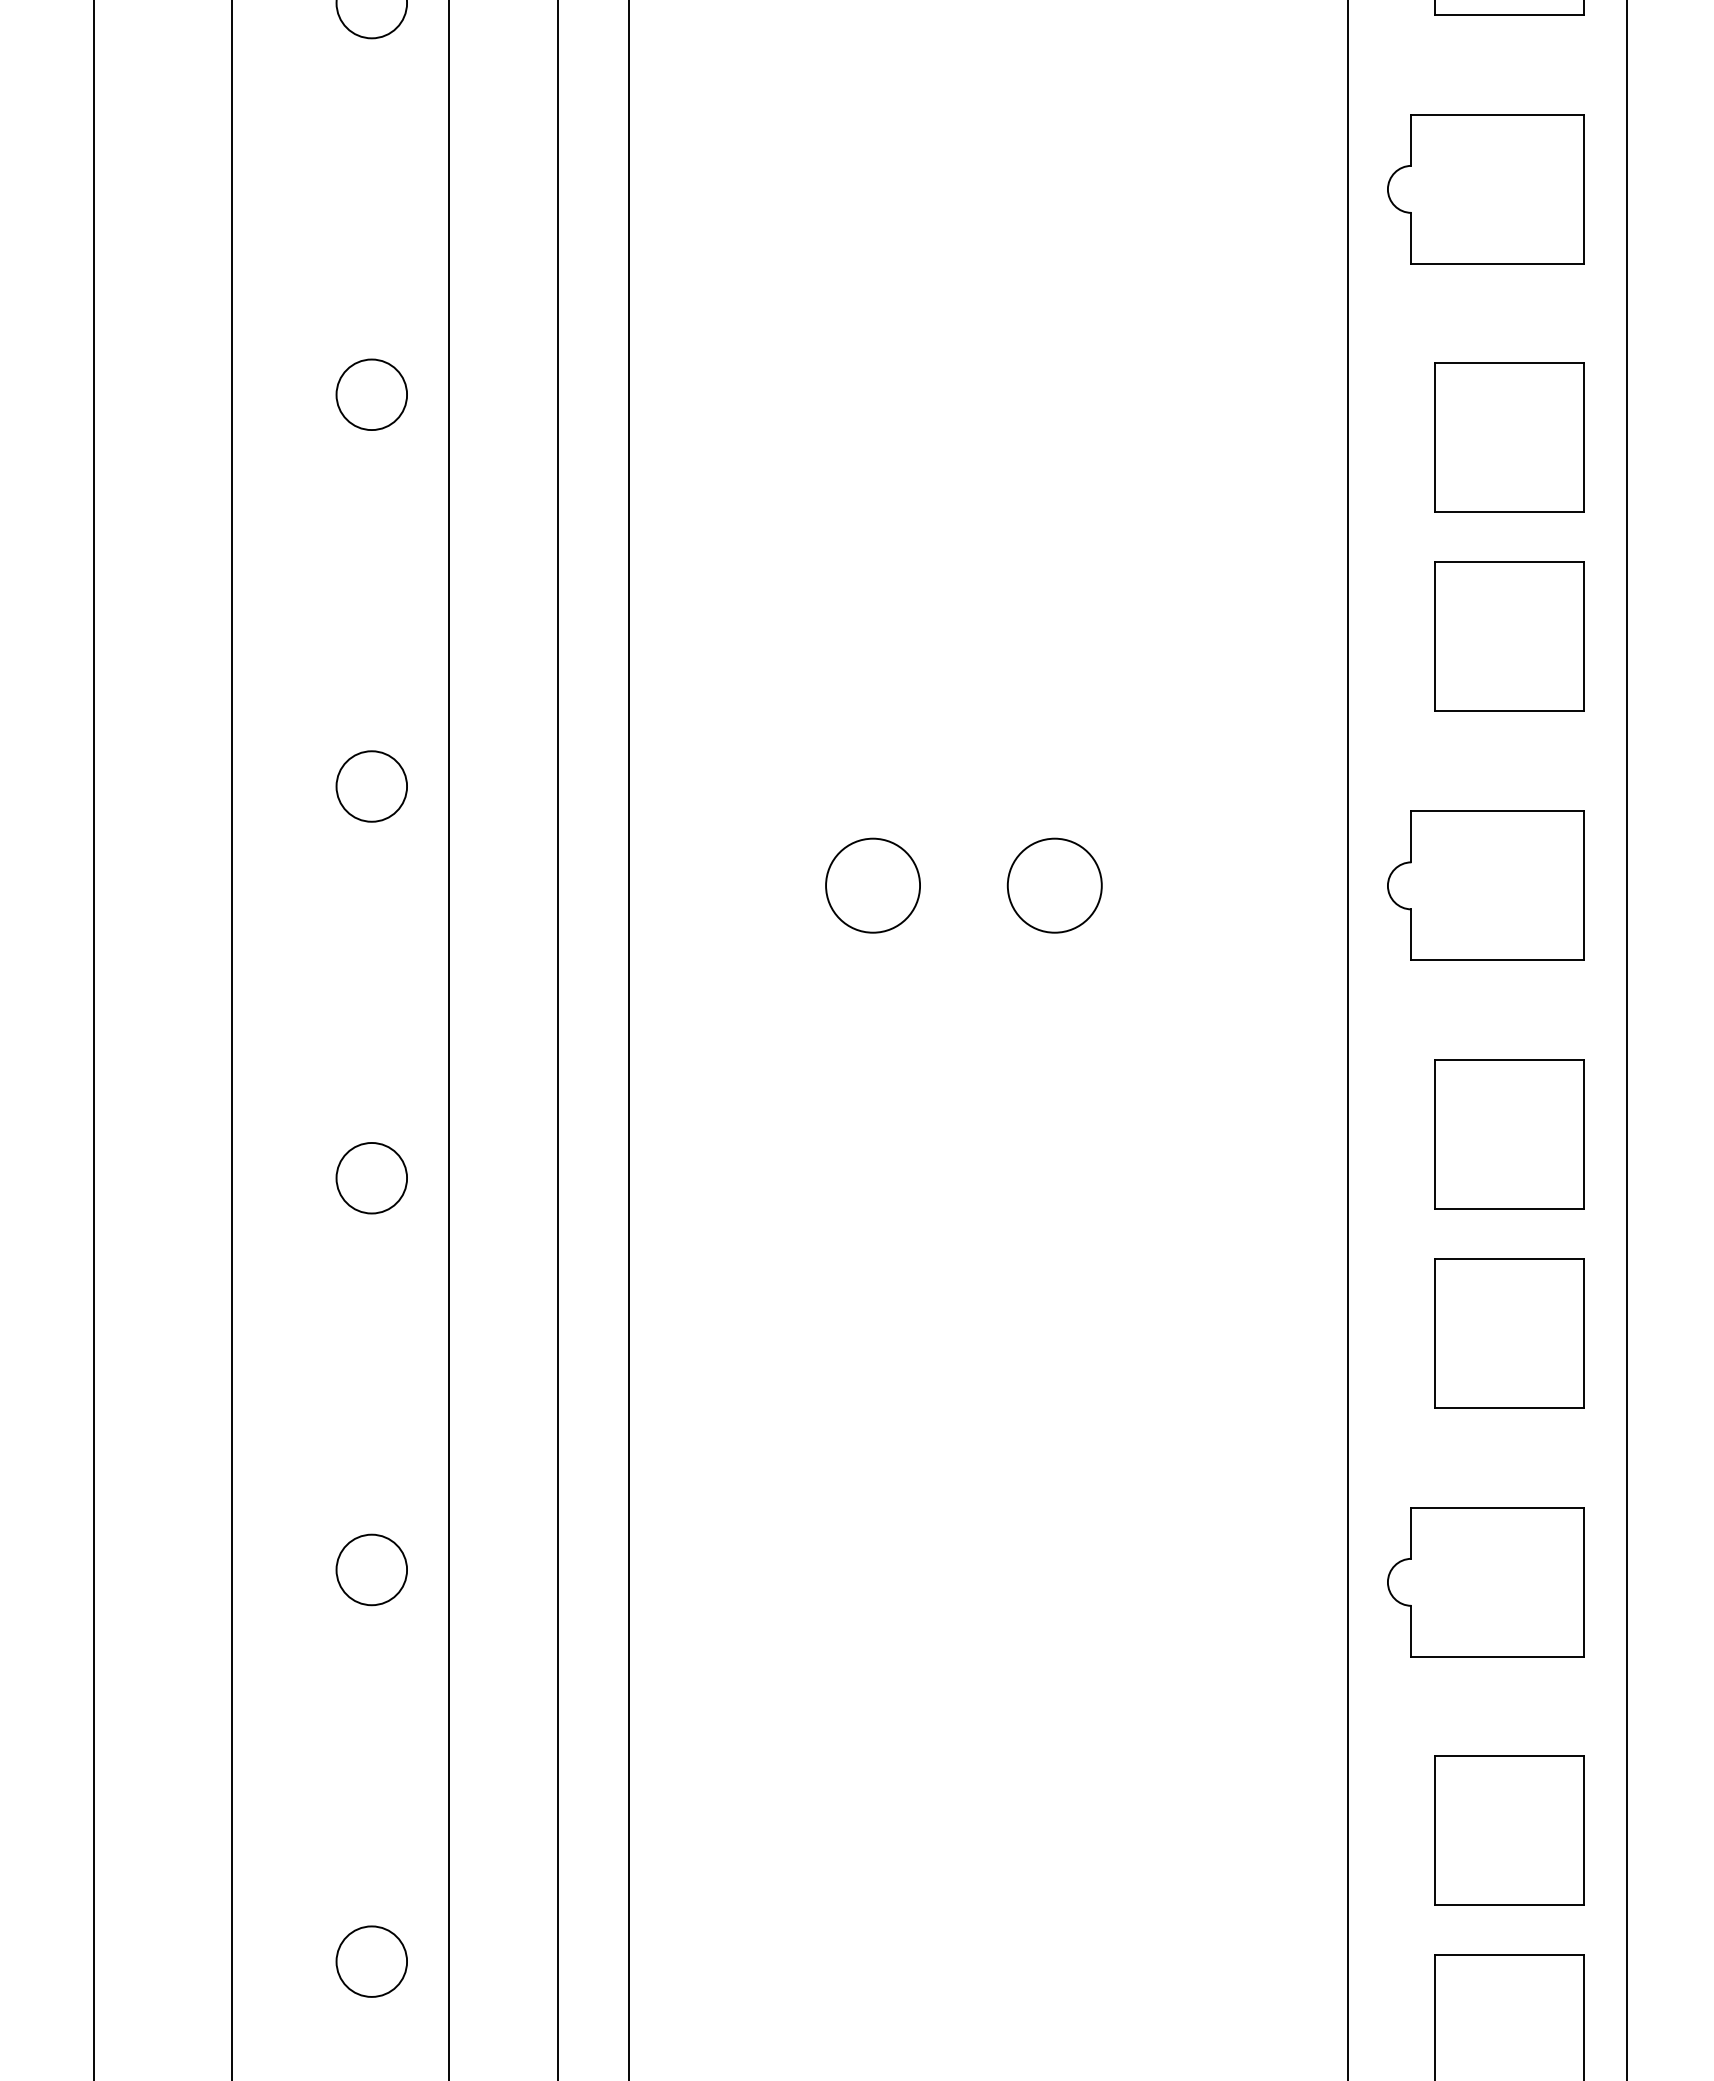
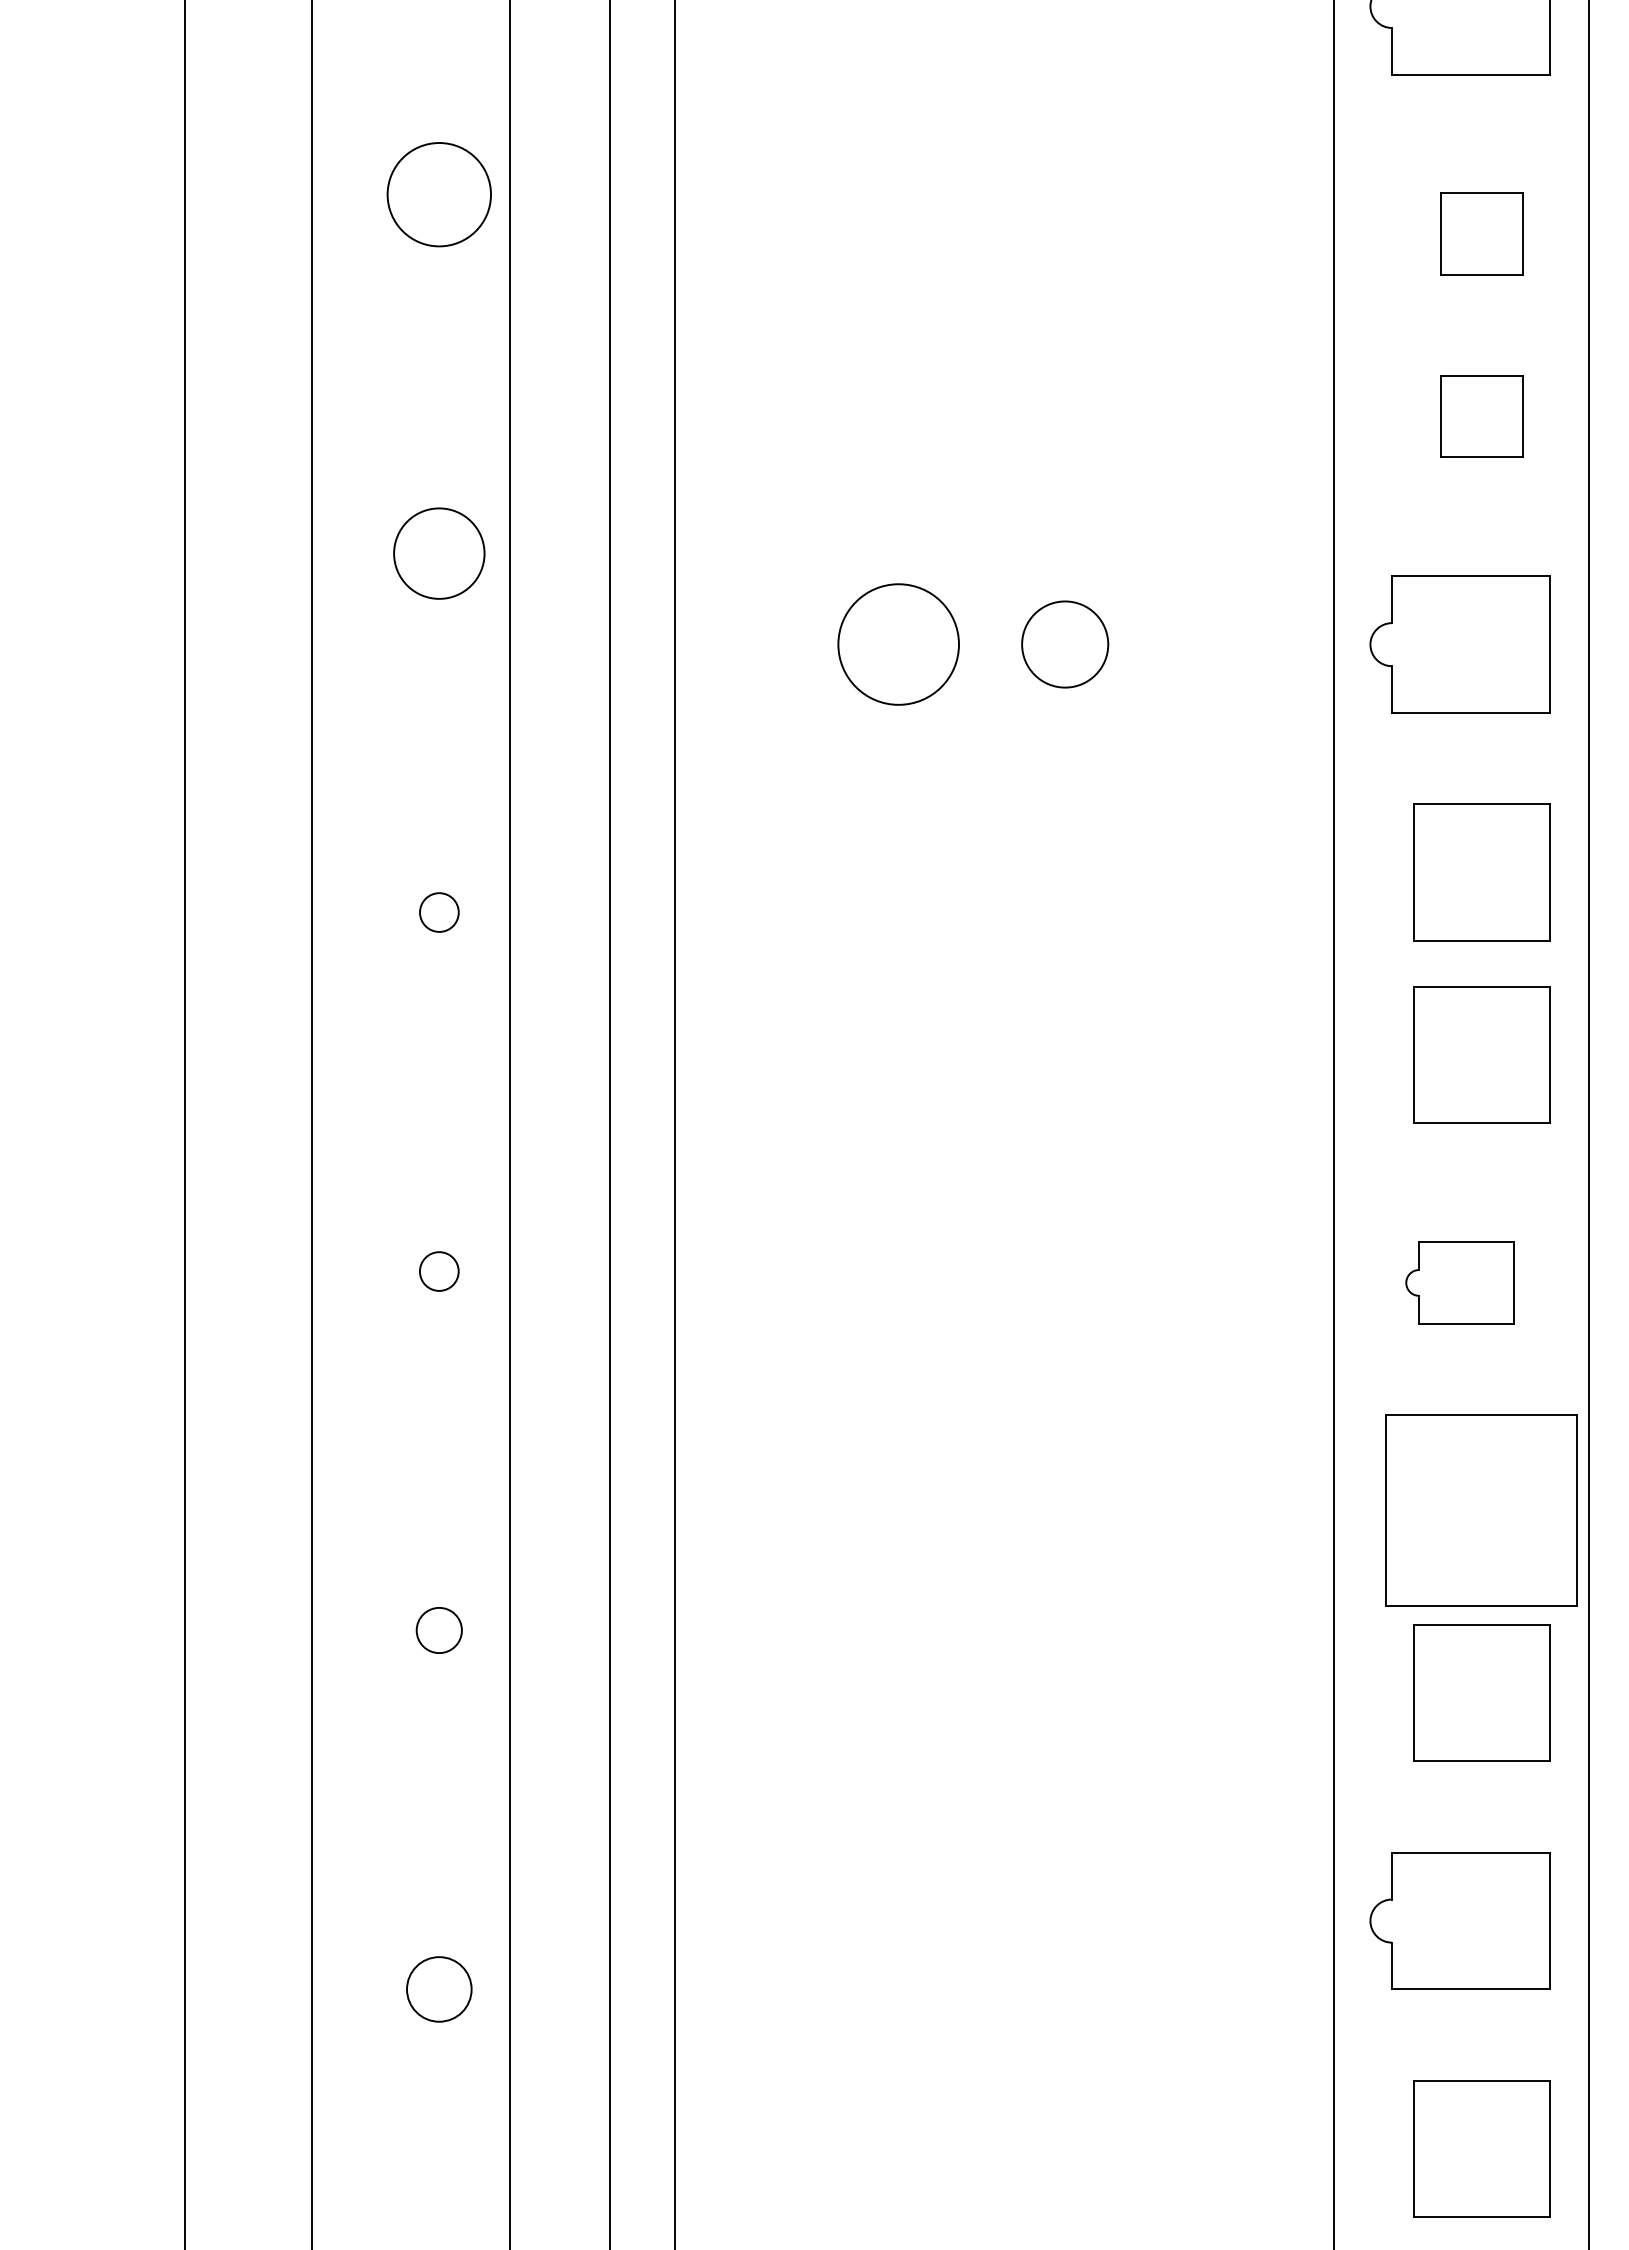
circle: (372, 394) -> (439, 194), size x1.6
part: (1509, 437) -> (1481, 233), size x0.6
part: (1509, 636) -> (1481, 416), size x0.6
circle: (372, 786) -> (439, 553), size x1.4
circle: (872, 885) -> (898, 644), size x1.4
circle: (372, 1178) -> (439, 912), size x0.6
circle: (372, 1569) -> (439, 1271), size x0.6
part: (1485, 1581) -> (1459, 1282), size x0.6
part: (1509, 1830) -> (1481, 1510), size x1.4
circle: (372, 1961) -> (439, 1630), size x0.7

